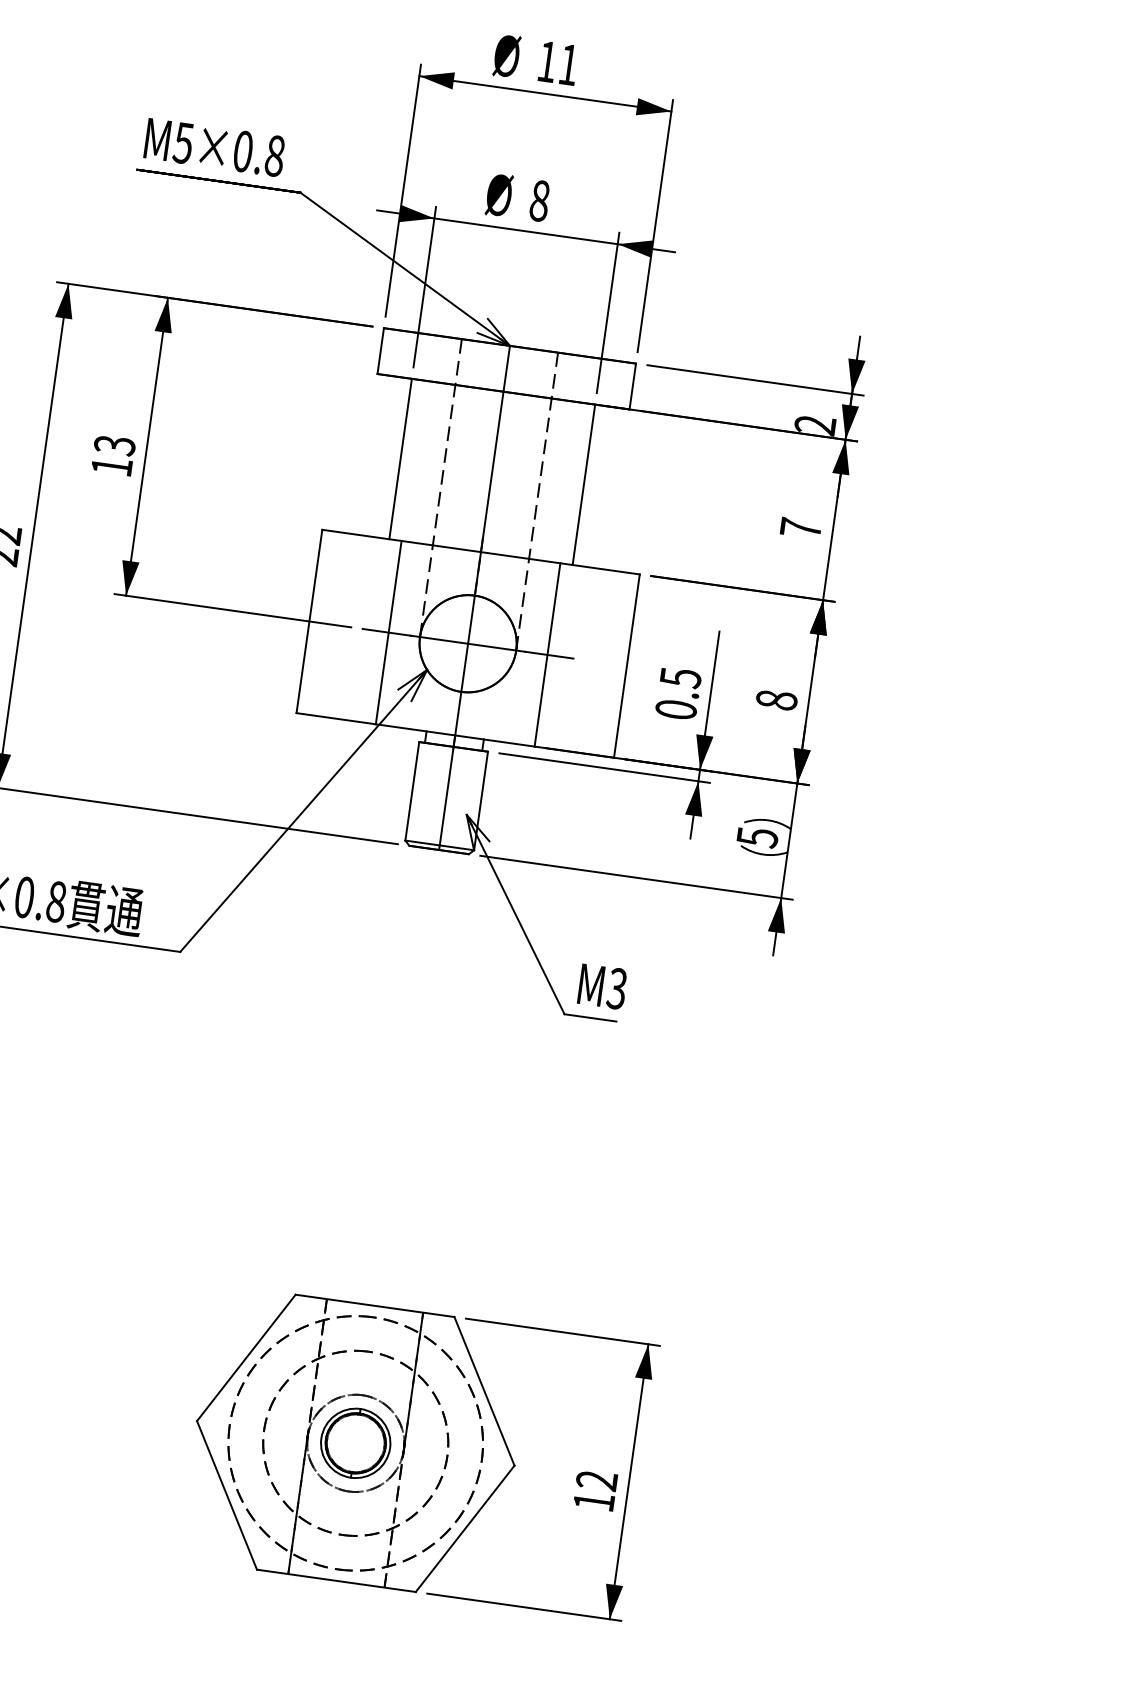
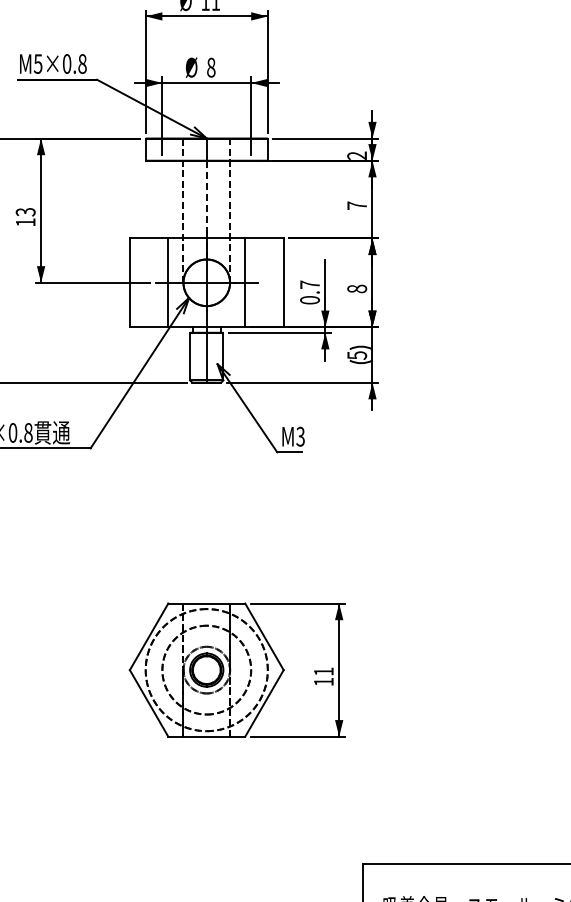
line: (400, 458) -> (162, 199), removed
line: (491, 471) -> (206, 199), solid -> dashed
line: (584, 484) -> (251, 199), removed
text: (679, 677) -> (309, 284), 0.5 -> 0.7
text: (596, 1480) -> (323, 671), 12 -> 11

